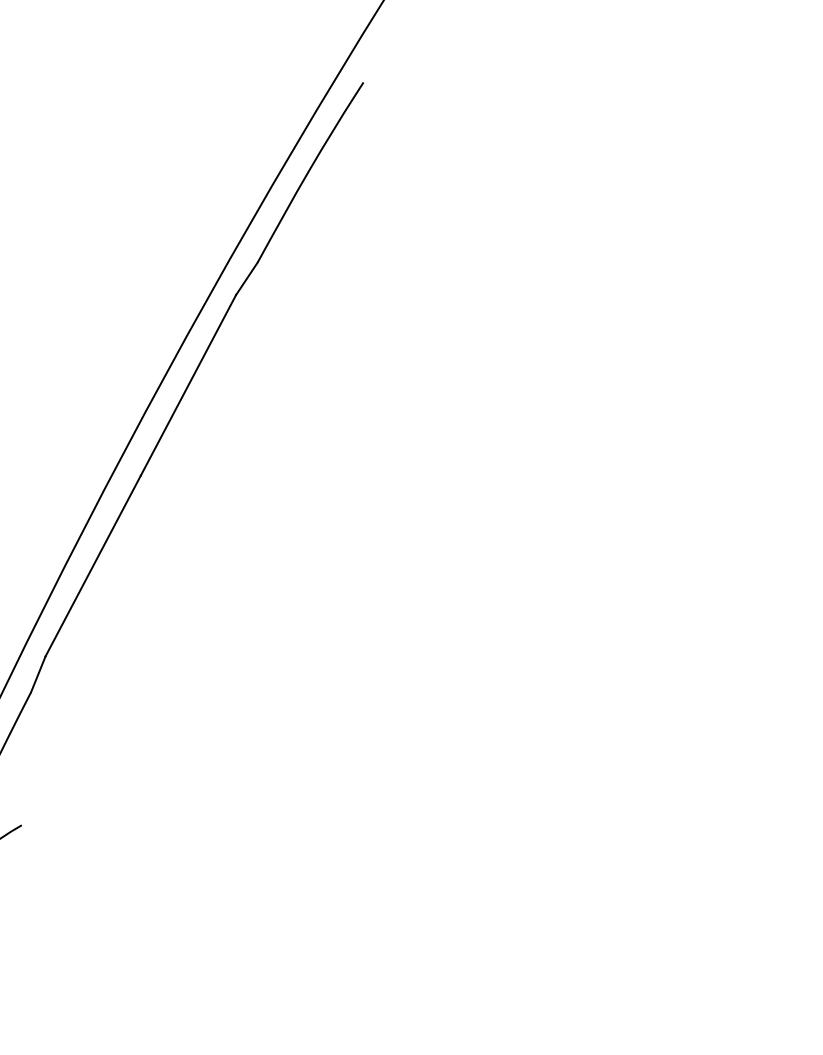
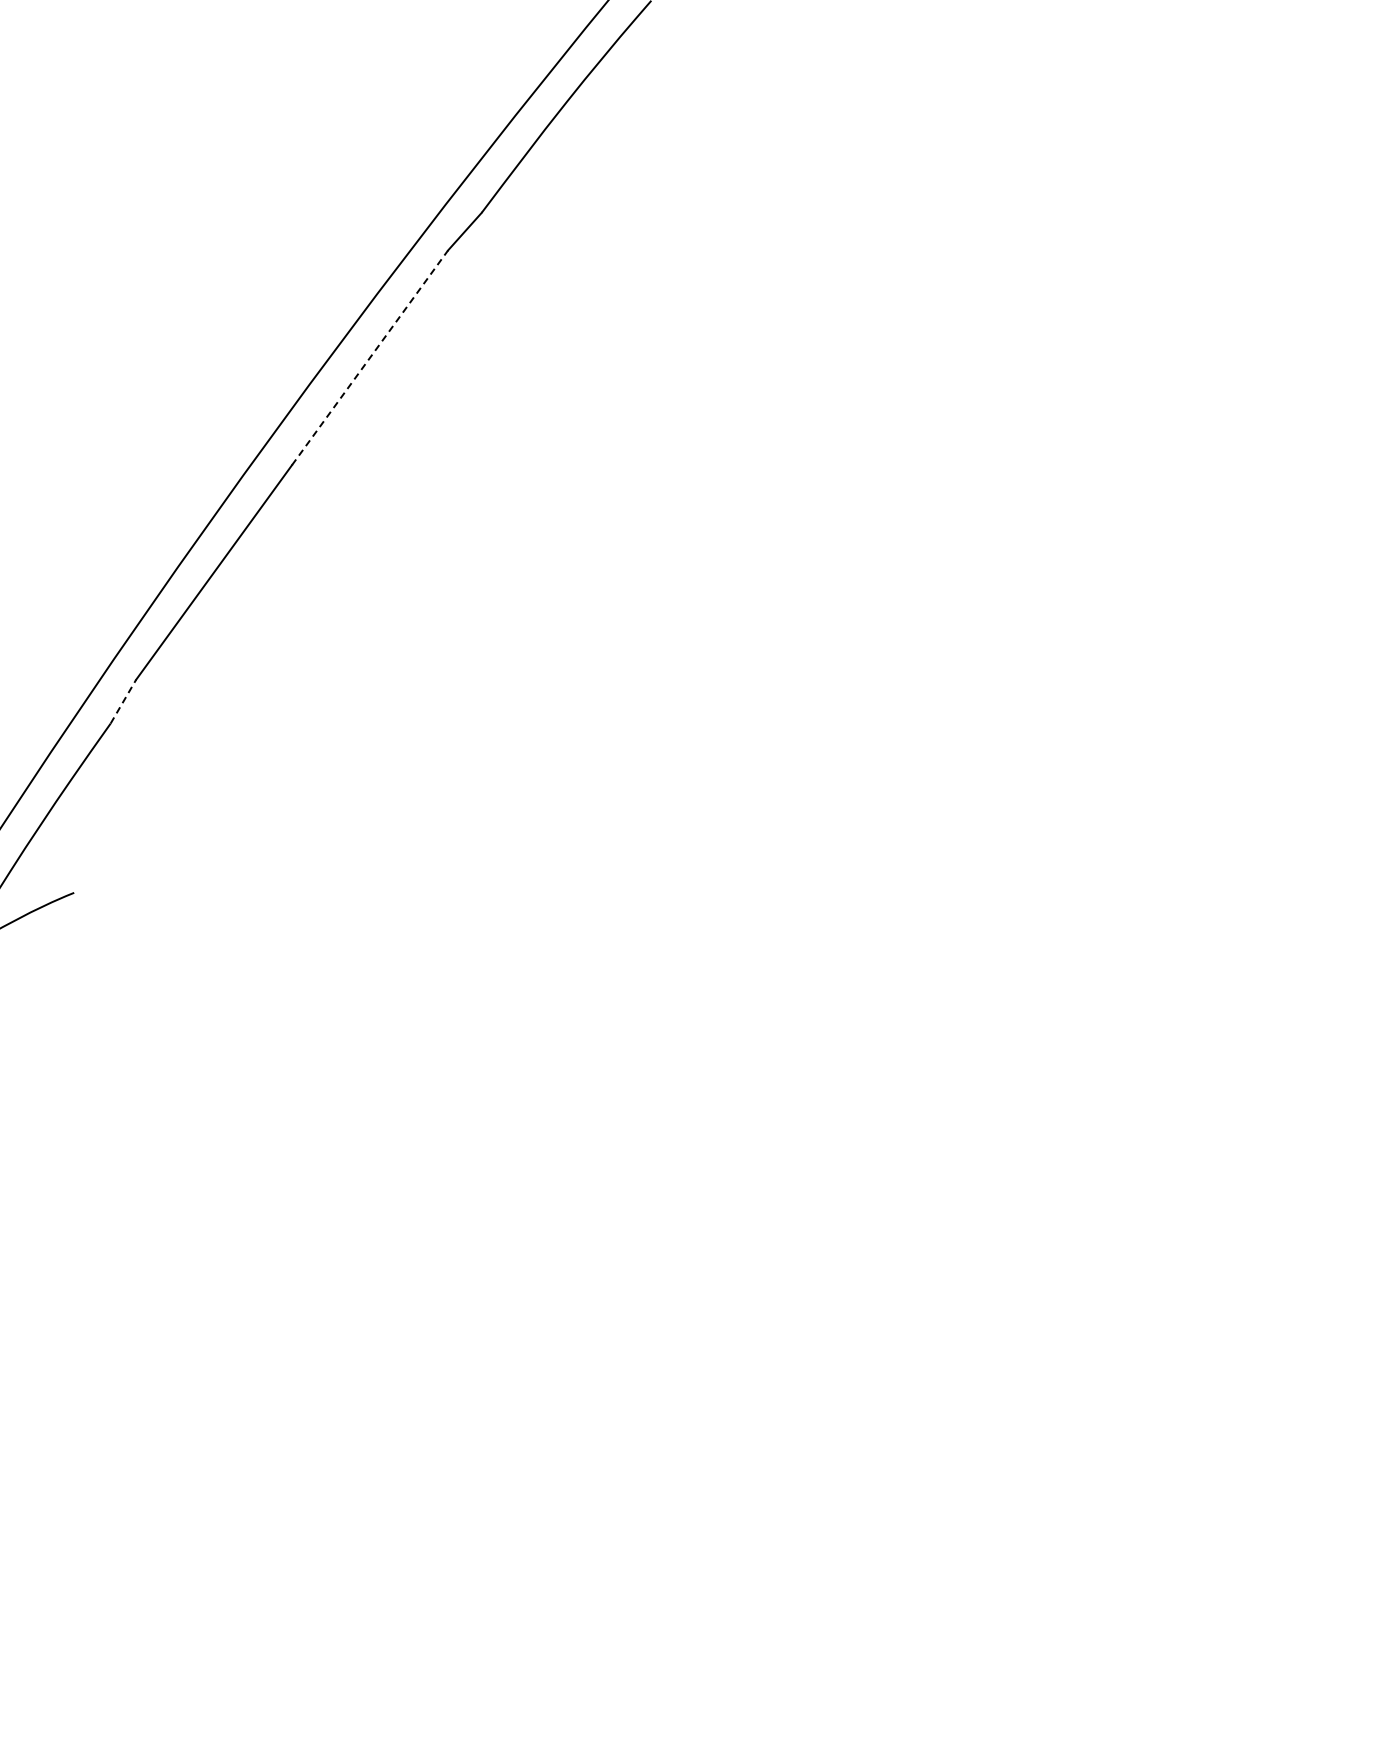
line: (188, 385) -> (370, 357), solid -> dashed
line: (38, 674) -> (123, 701), solid -> dashed

